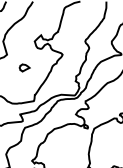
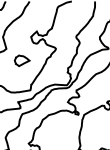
part: (23, 67) -> (21, 60), size x1.67

